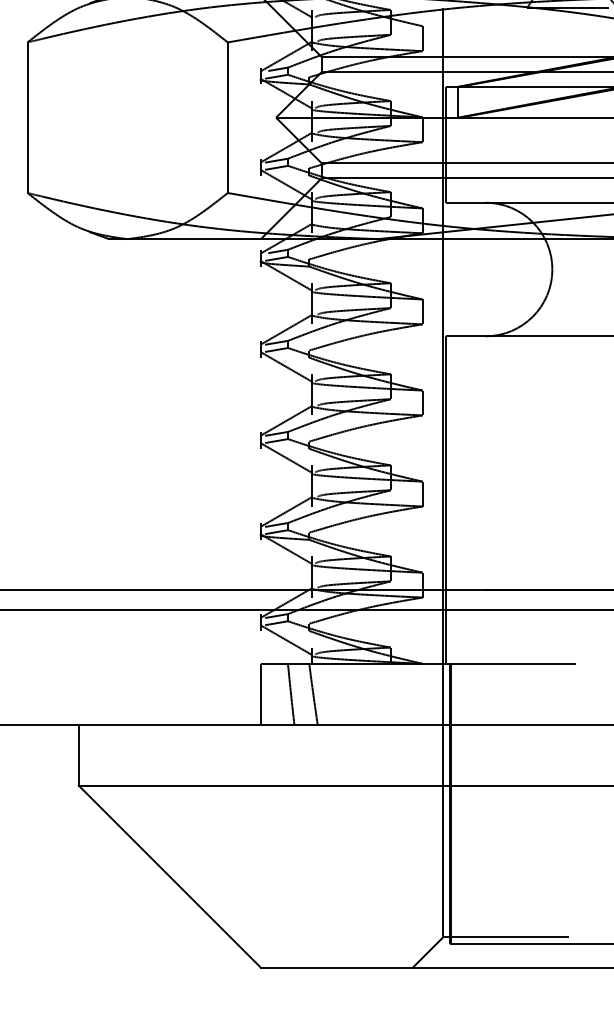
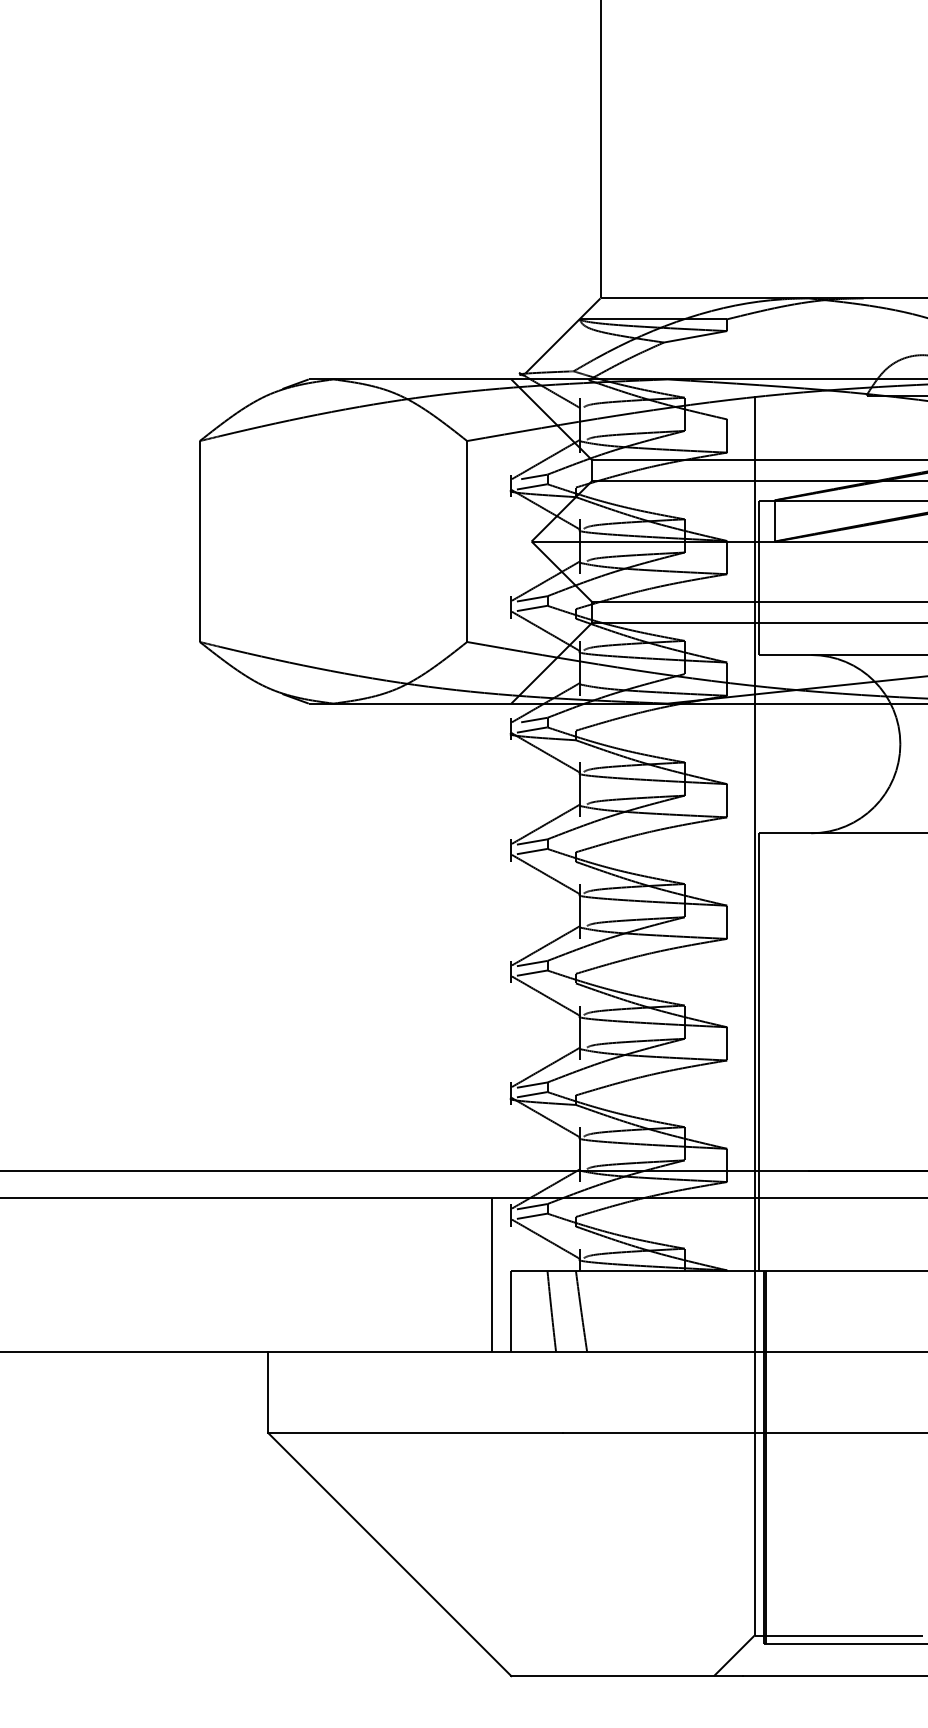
line: (246, 666) -> (491, 1274), added

